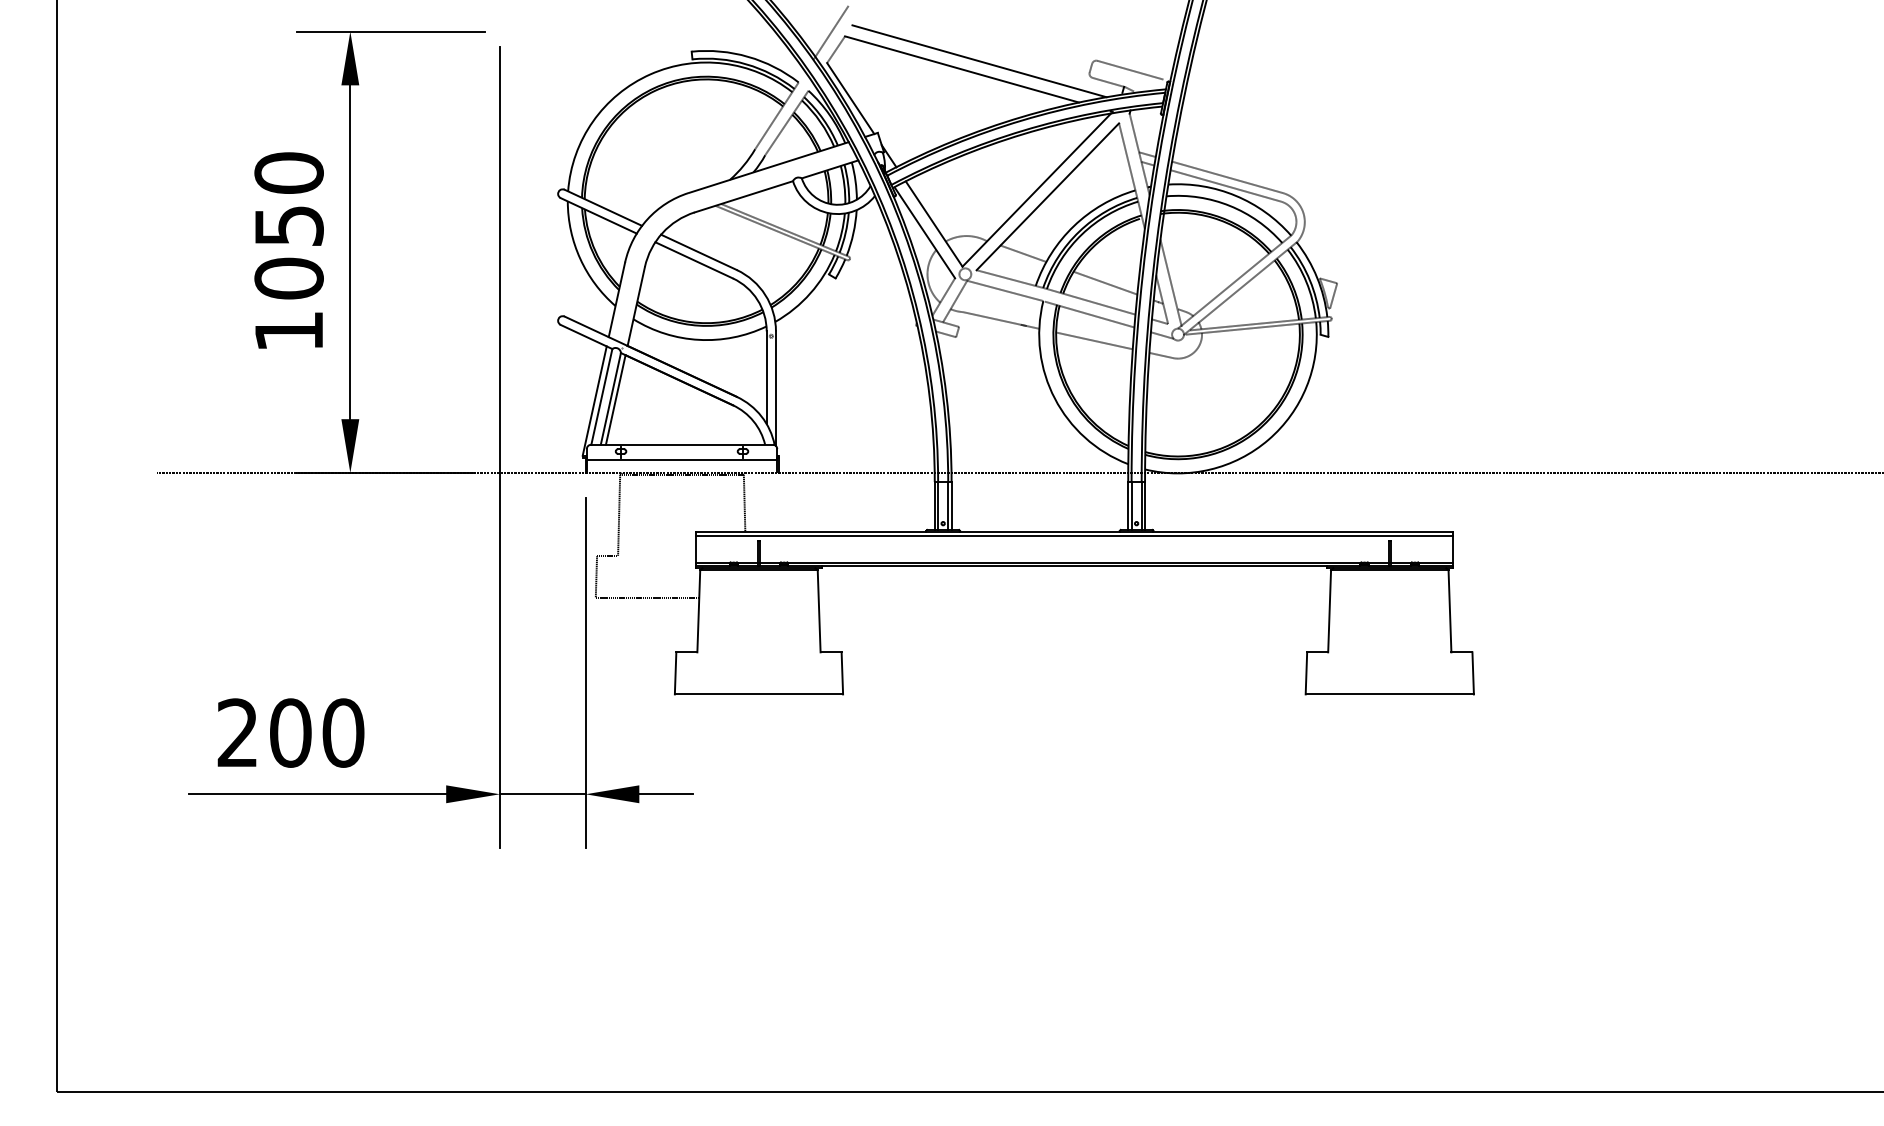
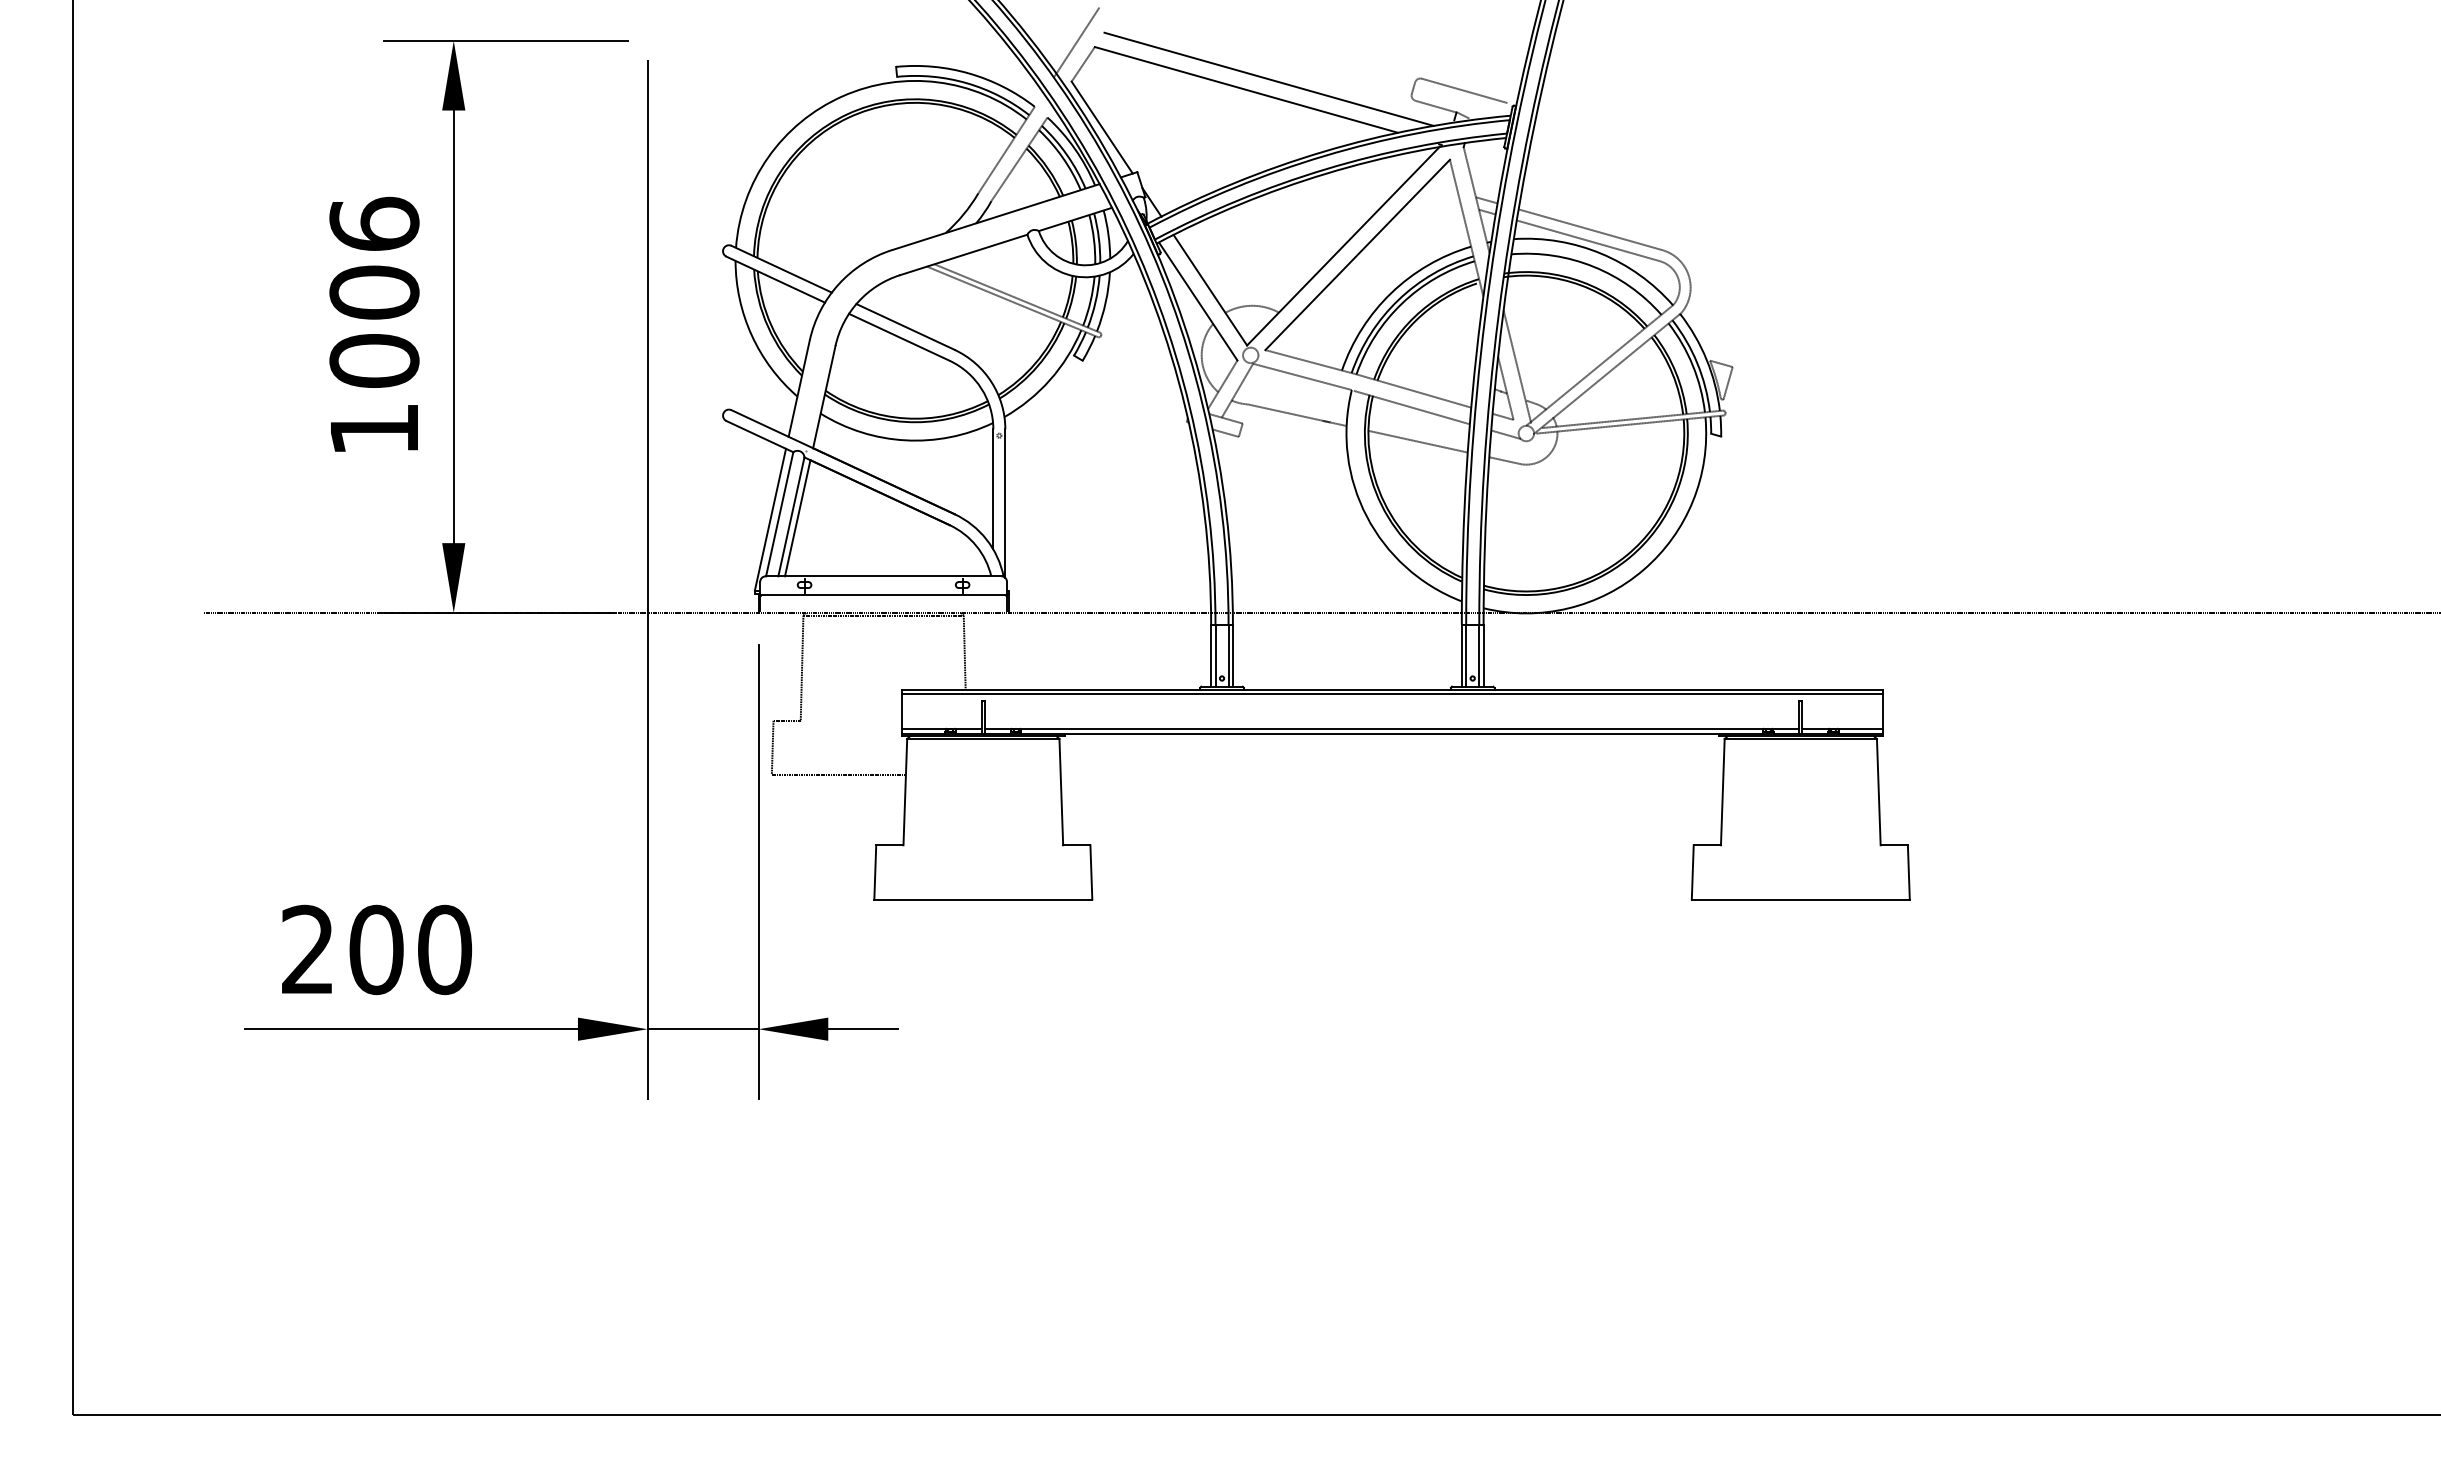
text: (288, 199) -> (373, 258), 1050 -> 1006
line: (1022, 253) -> (1324, 328), removed
line: (1105, 282) -> (1432, 366), removed

